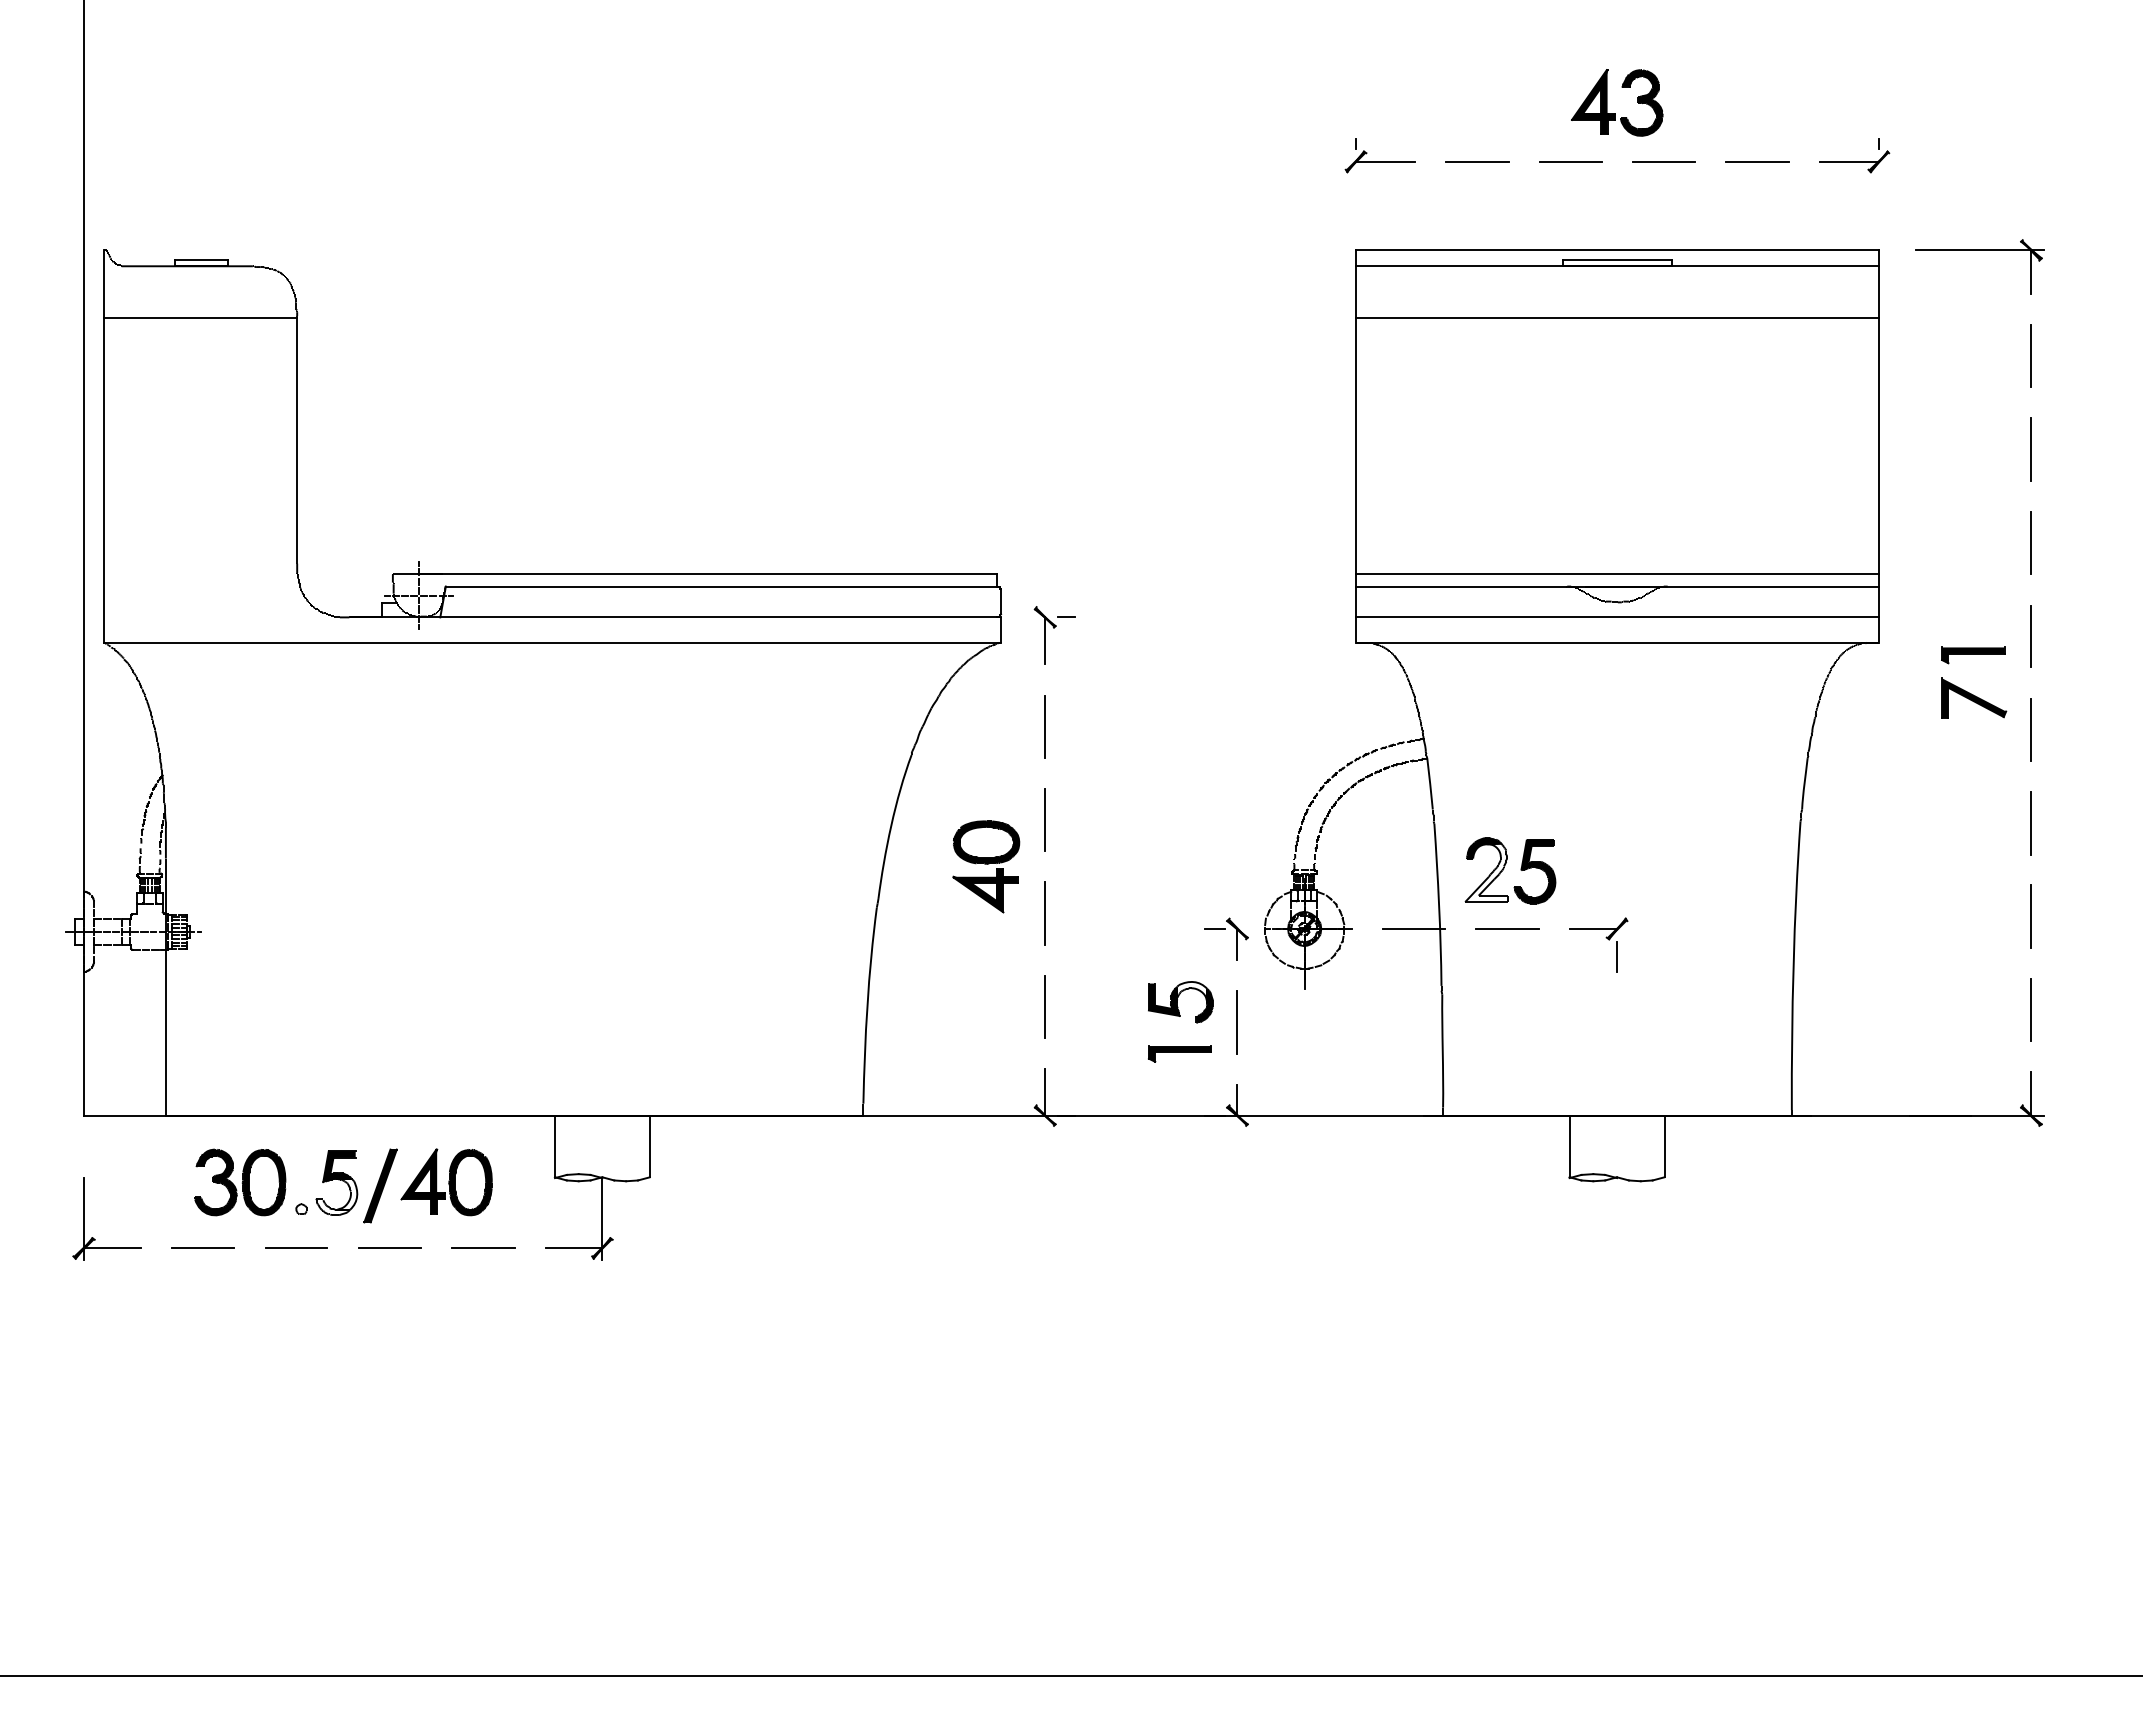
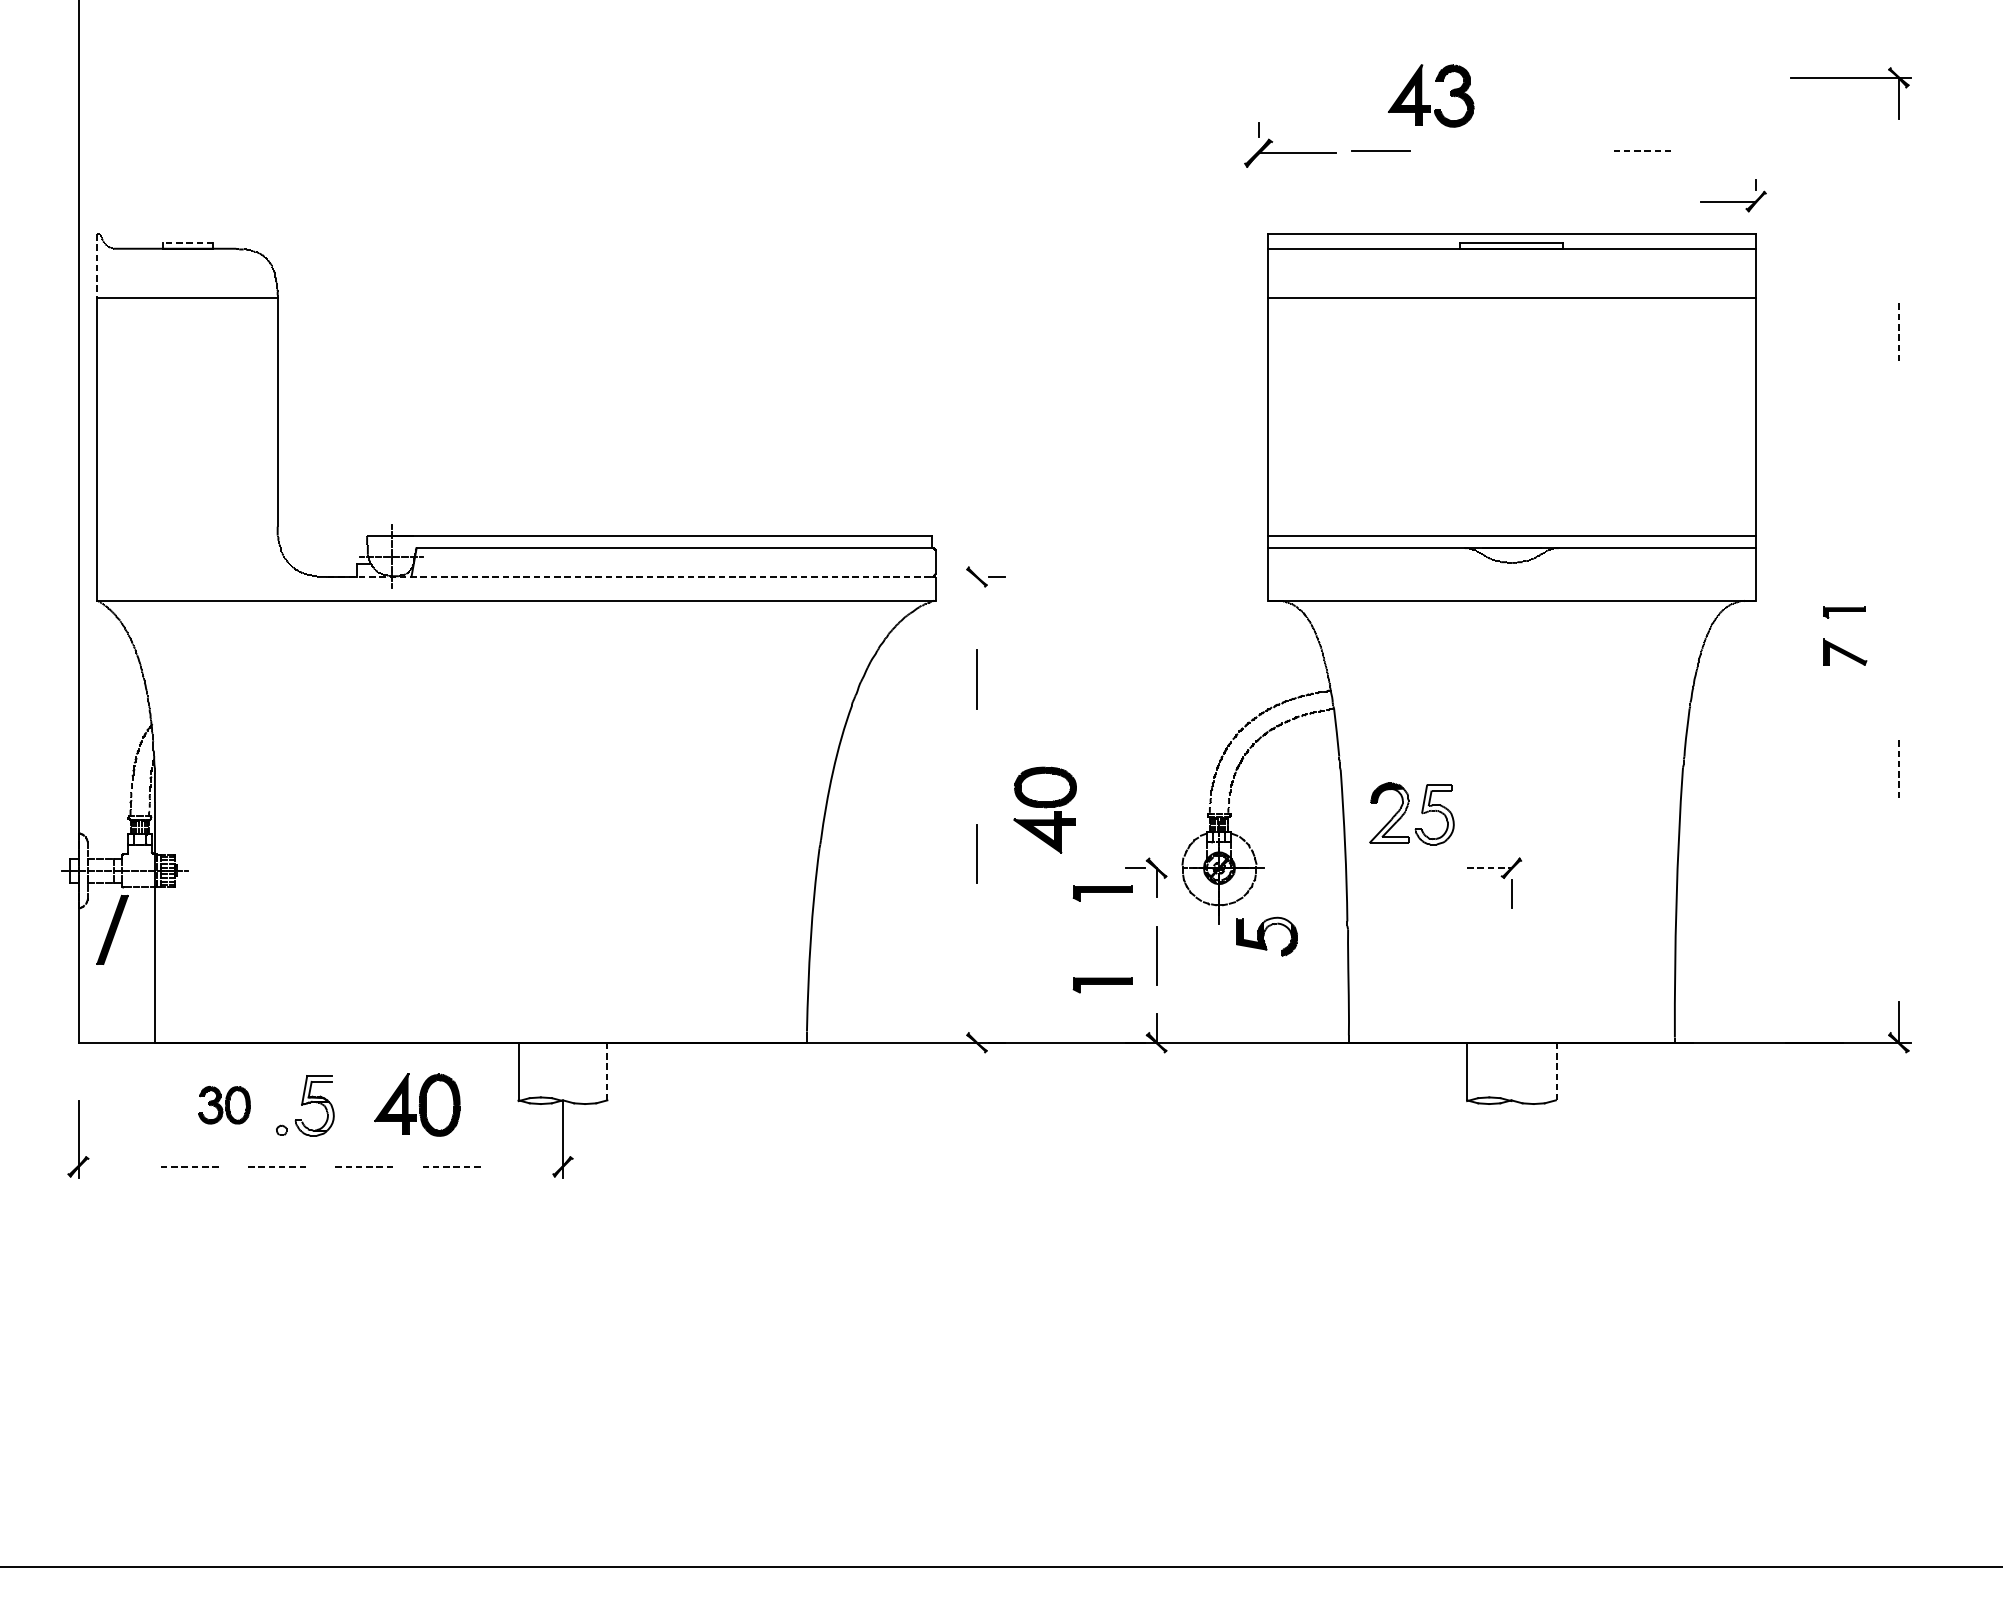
part: (1607, 102) -> (1422, 95), moved
part: (1379, 155) -> (1289, 145), size x1.4
part: (1854, 155) -> (1733, 195), moved
line: (1570, 161) -> (1467, 150), removed
line: (1663, 161) -> (1554, 150), removed
line: (1757, 161) -> (1642, 150), solid -> dashed
part: (1979, 250) -> (1850, 77), moved
line: (201, 259) -> (188, 242), solid -> dashed
line: (104, 284) -> (97, 265), solid -> dashed
line: (2031, 356) -> (1898, 333), solid -> dashed
line: (2030, 449) -> (1897, 420), removed
line: (2030, 542) -> (1897, 506), removed
line: (676, 617) -> (632, 577), solid -> dashed
line: (1617, 617) -> (1511, 577), removed
line: (2031, 636) -> (1898, 594), removed
line: (1045, 640) -> (977, 598), removed
part: (1973, 655) -> (1844, 612), size x0.7
part: (1974, 697) -> (1845, 651), size x0.7
line: (2031, 729) -> (1898, 681), removed
line: (1045, 820) -> (977, 766), removed
line: (2031, 823) -> (1898, 769), solid -> dashed
part: (986, 866) -> (1045, 809), moved
fill: (1534, 871) -> (1434, 814), removed
line: (2031, 916) -> (1898, 856), removed
line: (1413, 928) -> (1321, 867), removed
line: (1507, 928) -> (1409, 867), removed
line: (1593, 928) -> (1489, 867), solid -> dashed
part: (1179, 955) -> (1102, 893), added
part: (1180, 1002) -> (1266, 936), moved
line: (1045, 1006) -> (977, 940), removed
line: (2031, 1009) -> (1898, 943), removed
line: (1045, 1091) -> (977, 1020), removed
line: (649, 1146) -> (607, 1071), solid -> dashed
line: (1665, 1146) -> (1556, 1071), solid -> dashed
fill: (339, 1166) -> (317, 1090), removed
part: (240, 1182) -> (224, 1105), size x0.6
part: (380, 1185) -> (112, 929), moved
line: (112, 1248) -> (105, 1166), removed
line: (203, 1248) -> (190, 1166), solid -> dashed
line: (296, 1248) -> (277, 1166), solid -> dashed
line: (390, 1248) -> (364, 1166), solid -> dashed
line: (483, 1248) -> (451, 1166), solid -> dashed
line: (573, 1248) -> (535, 1166), removed

